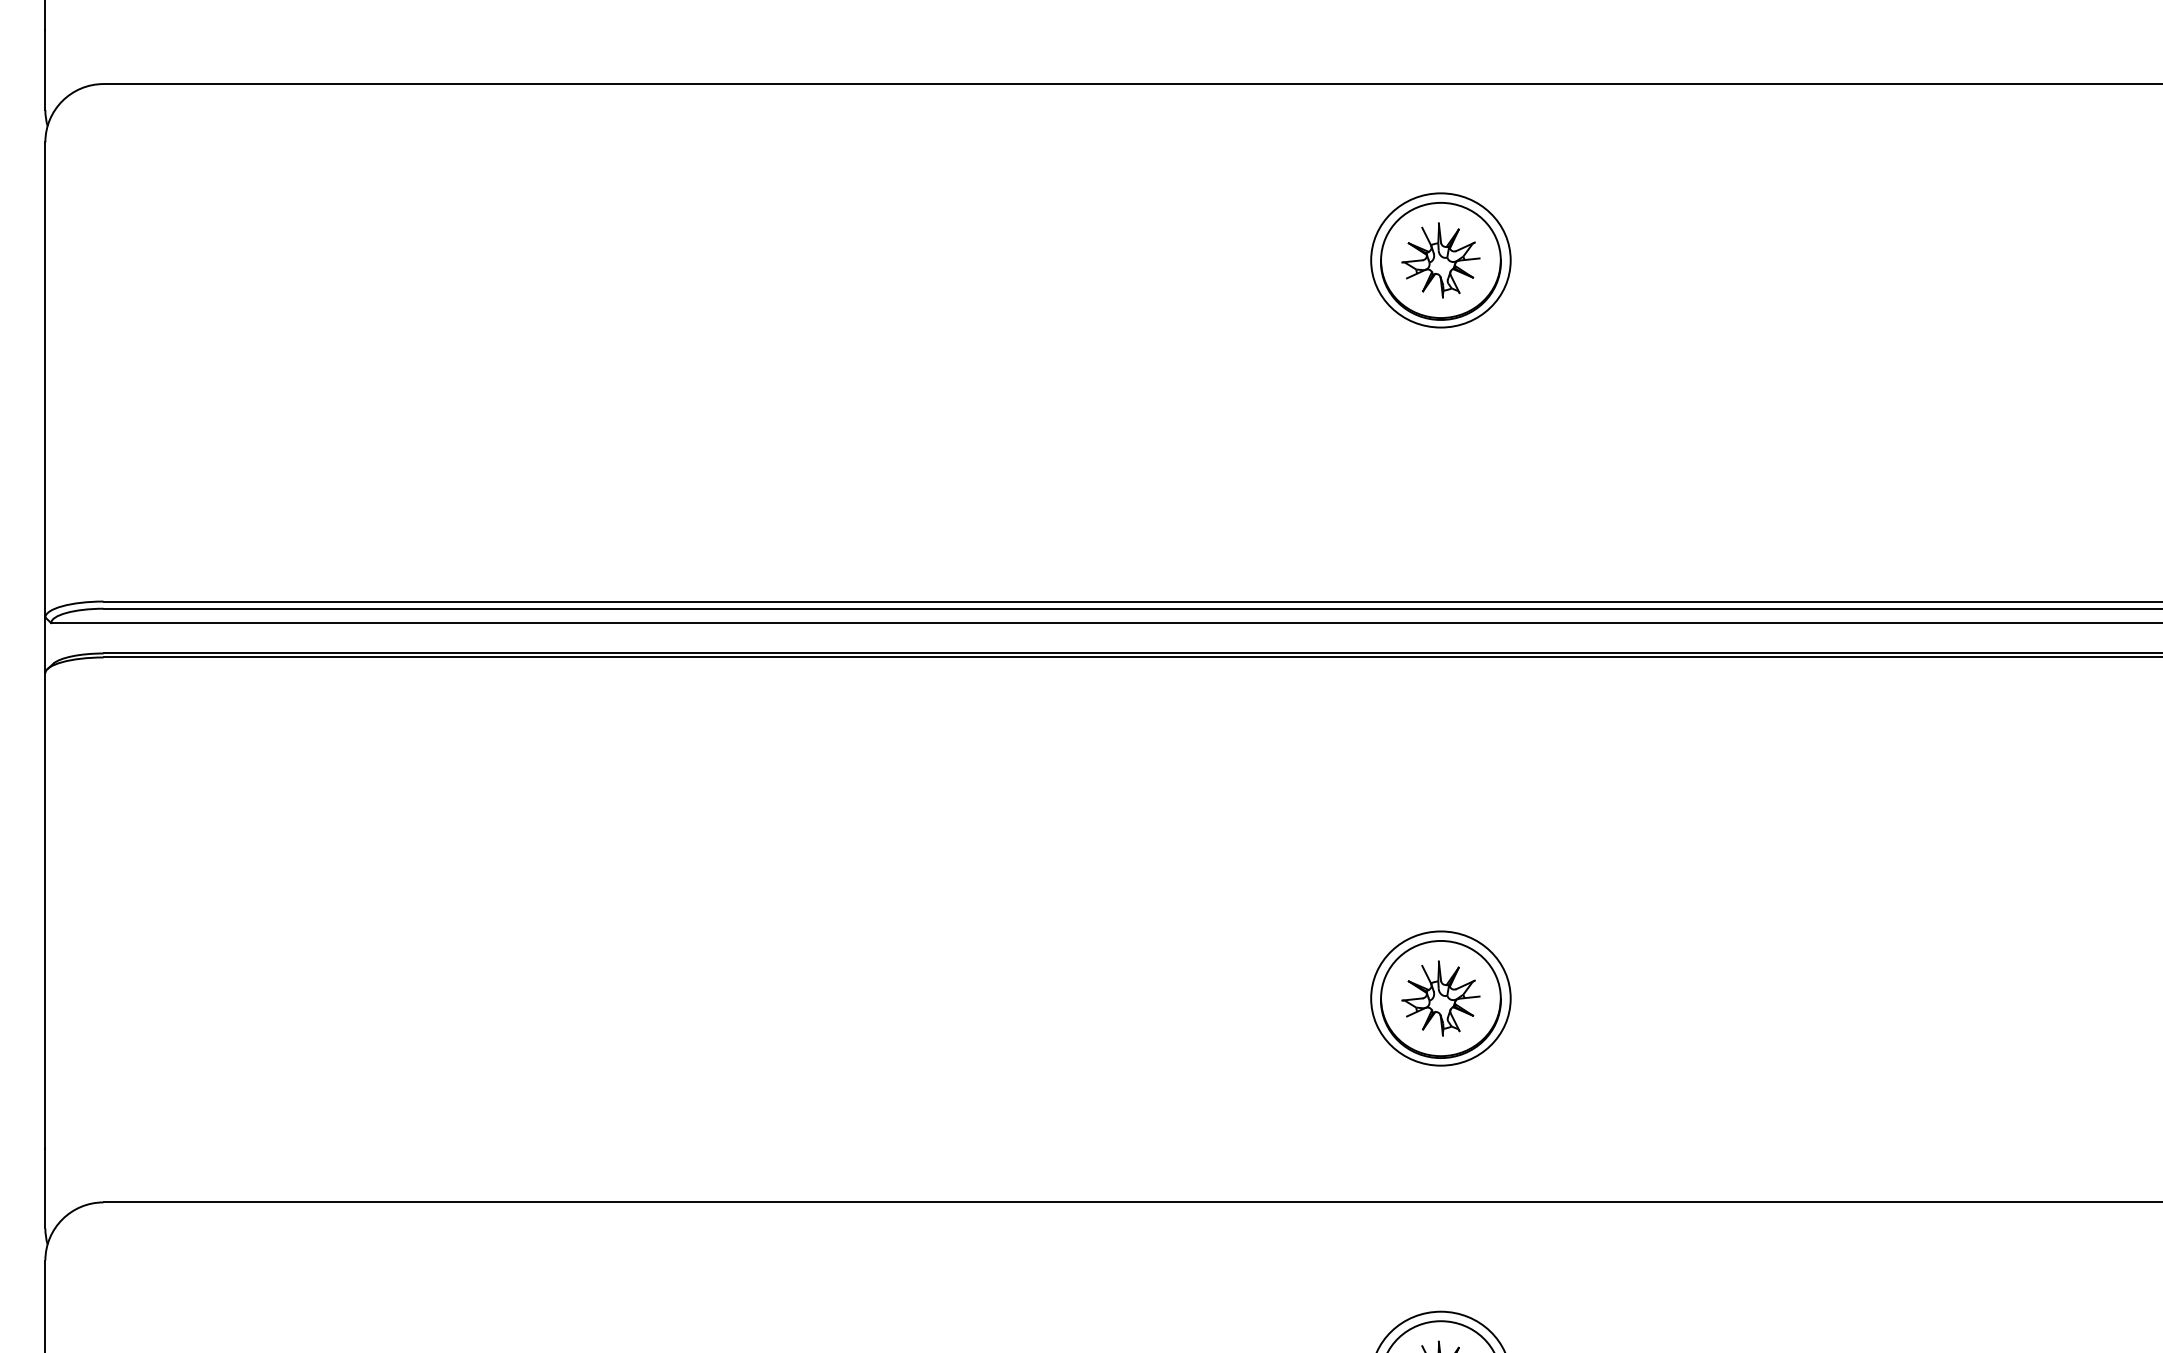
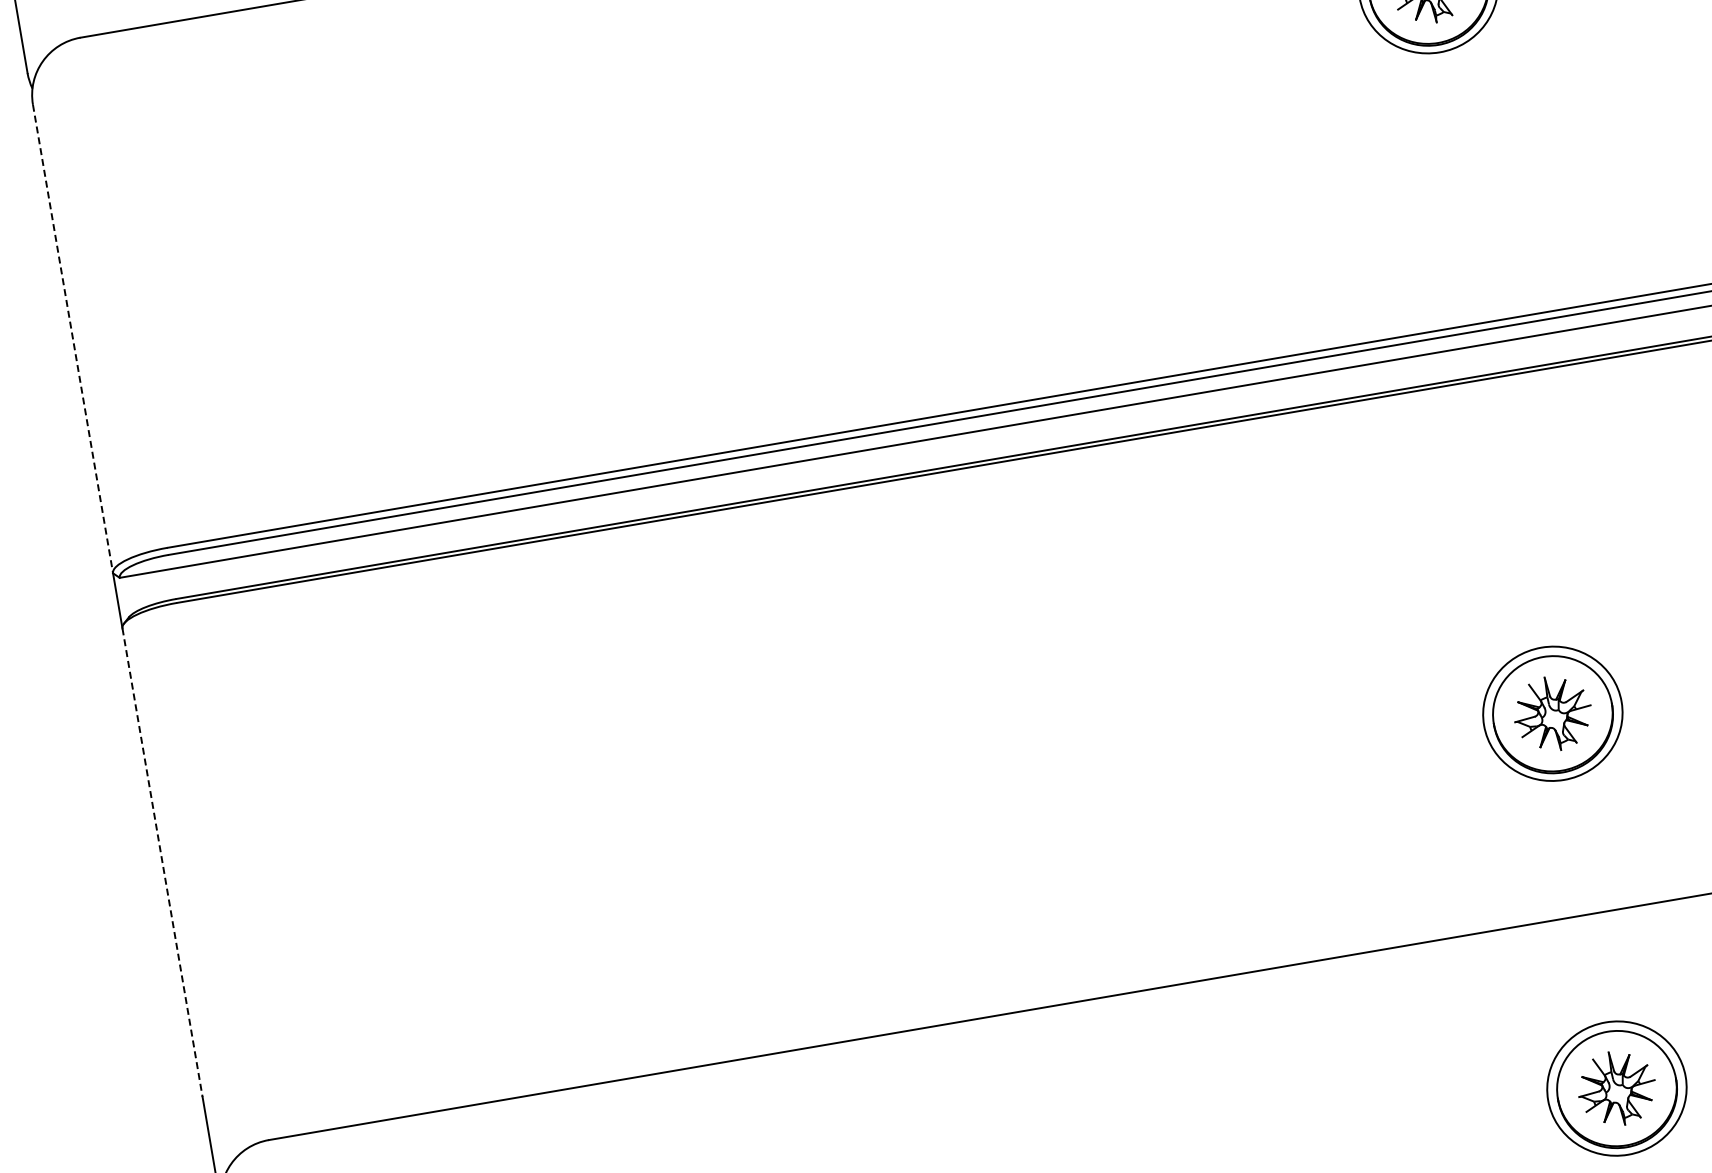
line: (45, 379) -> (73, 338), solid -> dashed
line: (45, 911) -> (162, 863), solid -> dashed

